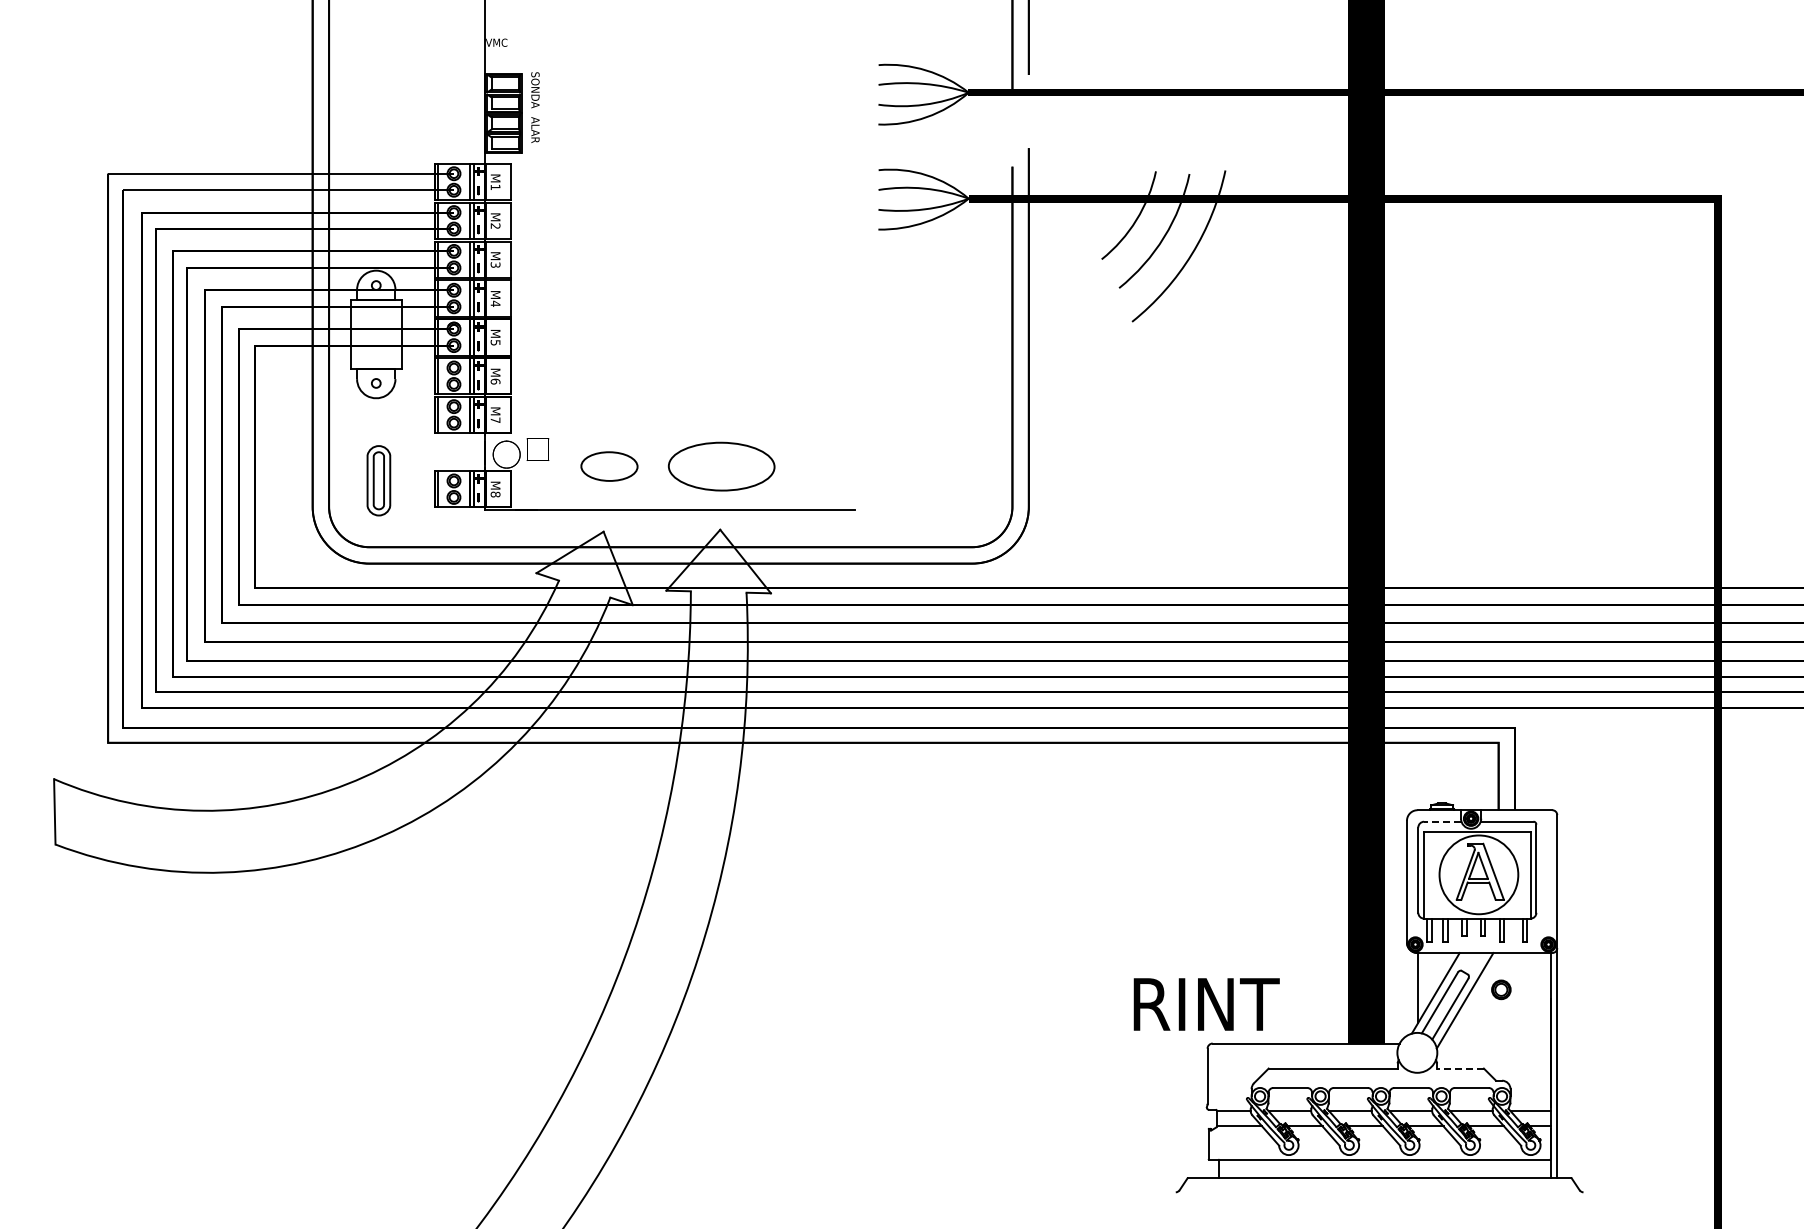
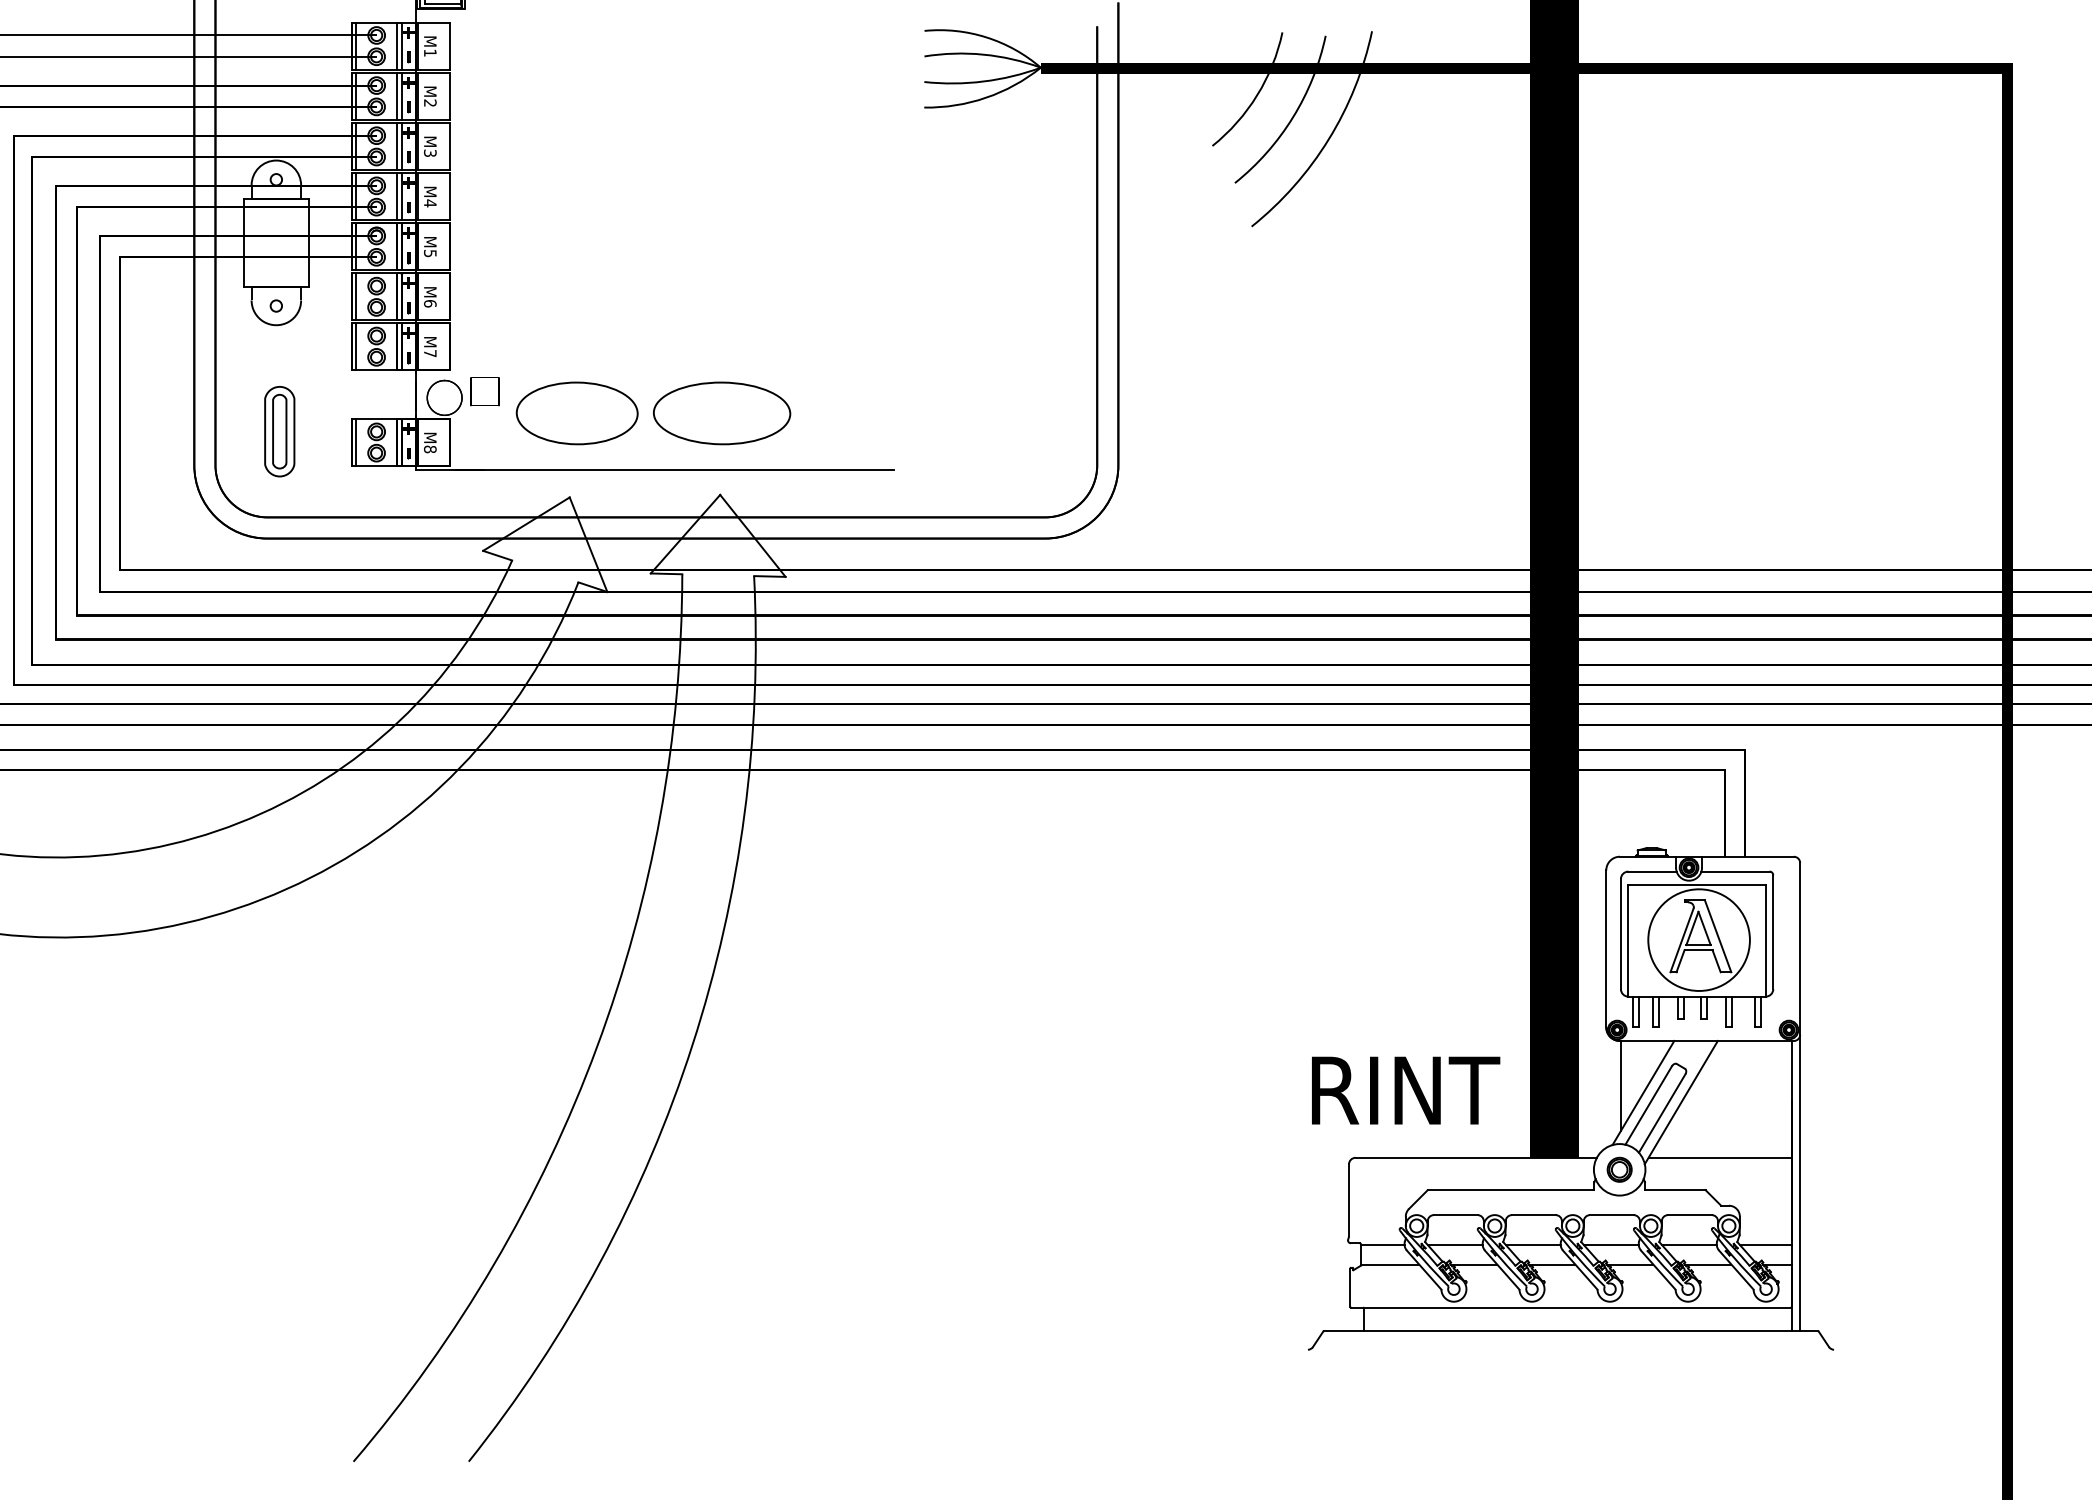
part: (609, 466) -> (577, 413), size x1.67
line: (1442, 821) -> (1652, 871), dashed -> solid
part: (1501, 989) -> (1619, 1169), moved
text: (1206, 1004) -> (1405, 1090), moved
line: (1494, 1043) -> (1719, 1157), added
line: (1459, 1068) -> (1674, 1189), dashed -> solid

